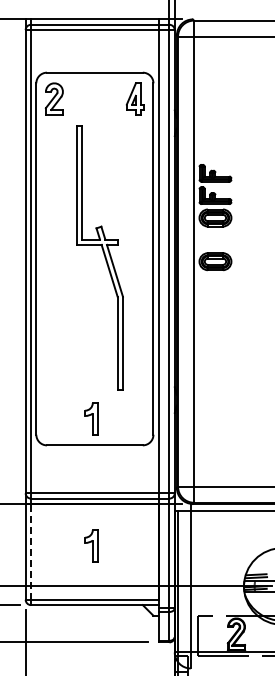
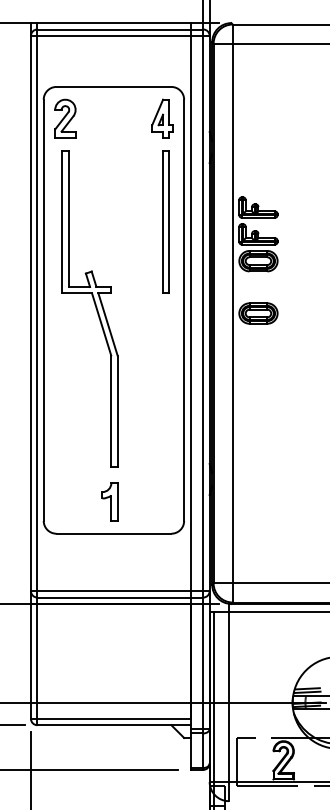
part: (138, 185) -> (166, 222), added
part: (99, 257) -> (89, 308), moved
part: (91, 545) -> (109, 653), removed
line: (31, 551) -> (37, 660), dashed -> solid

